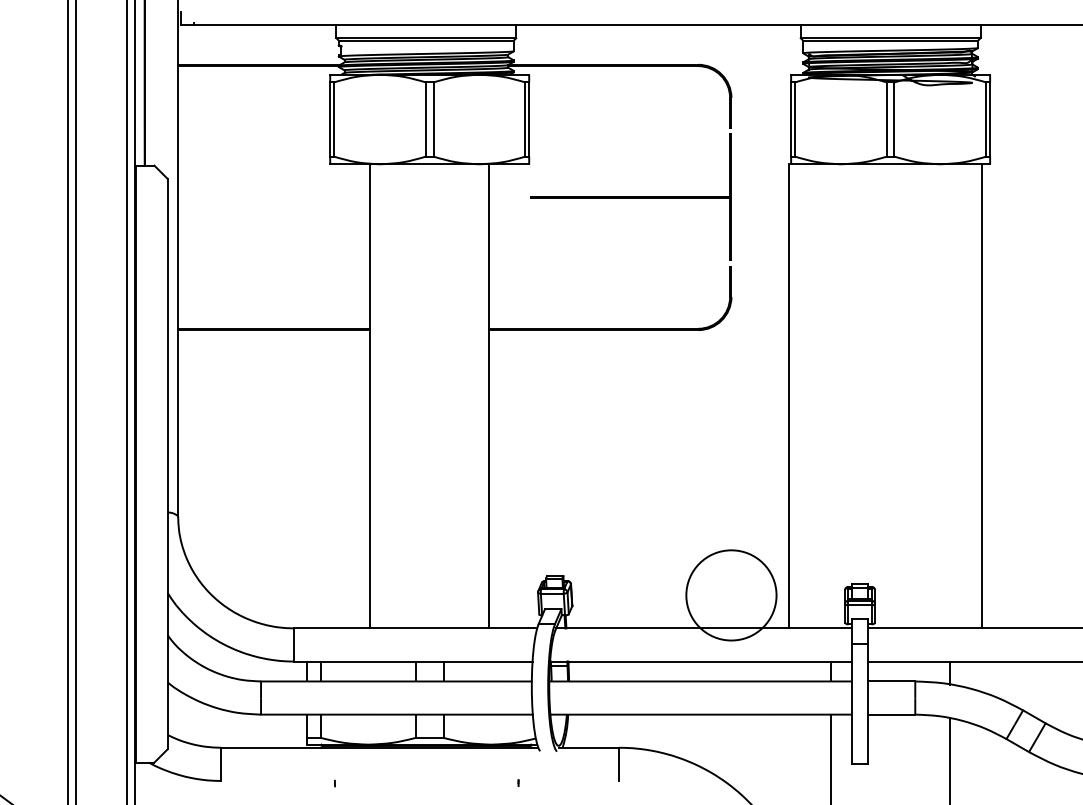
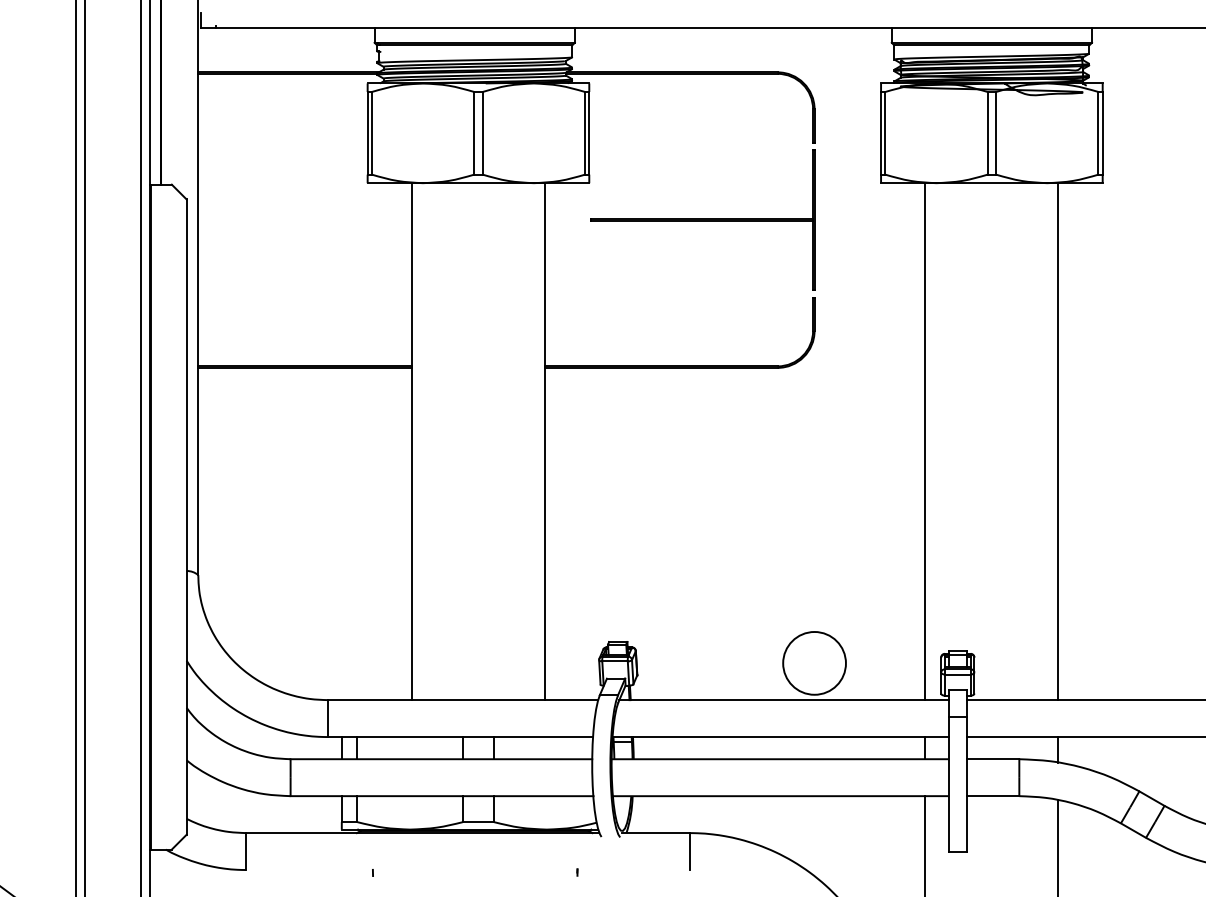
line: (788, 396) -> (925, 441), moved
line: (981, 396) -> (1058, 441), moved
circle: (731, 594) -> (814, 662), size x0.62

